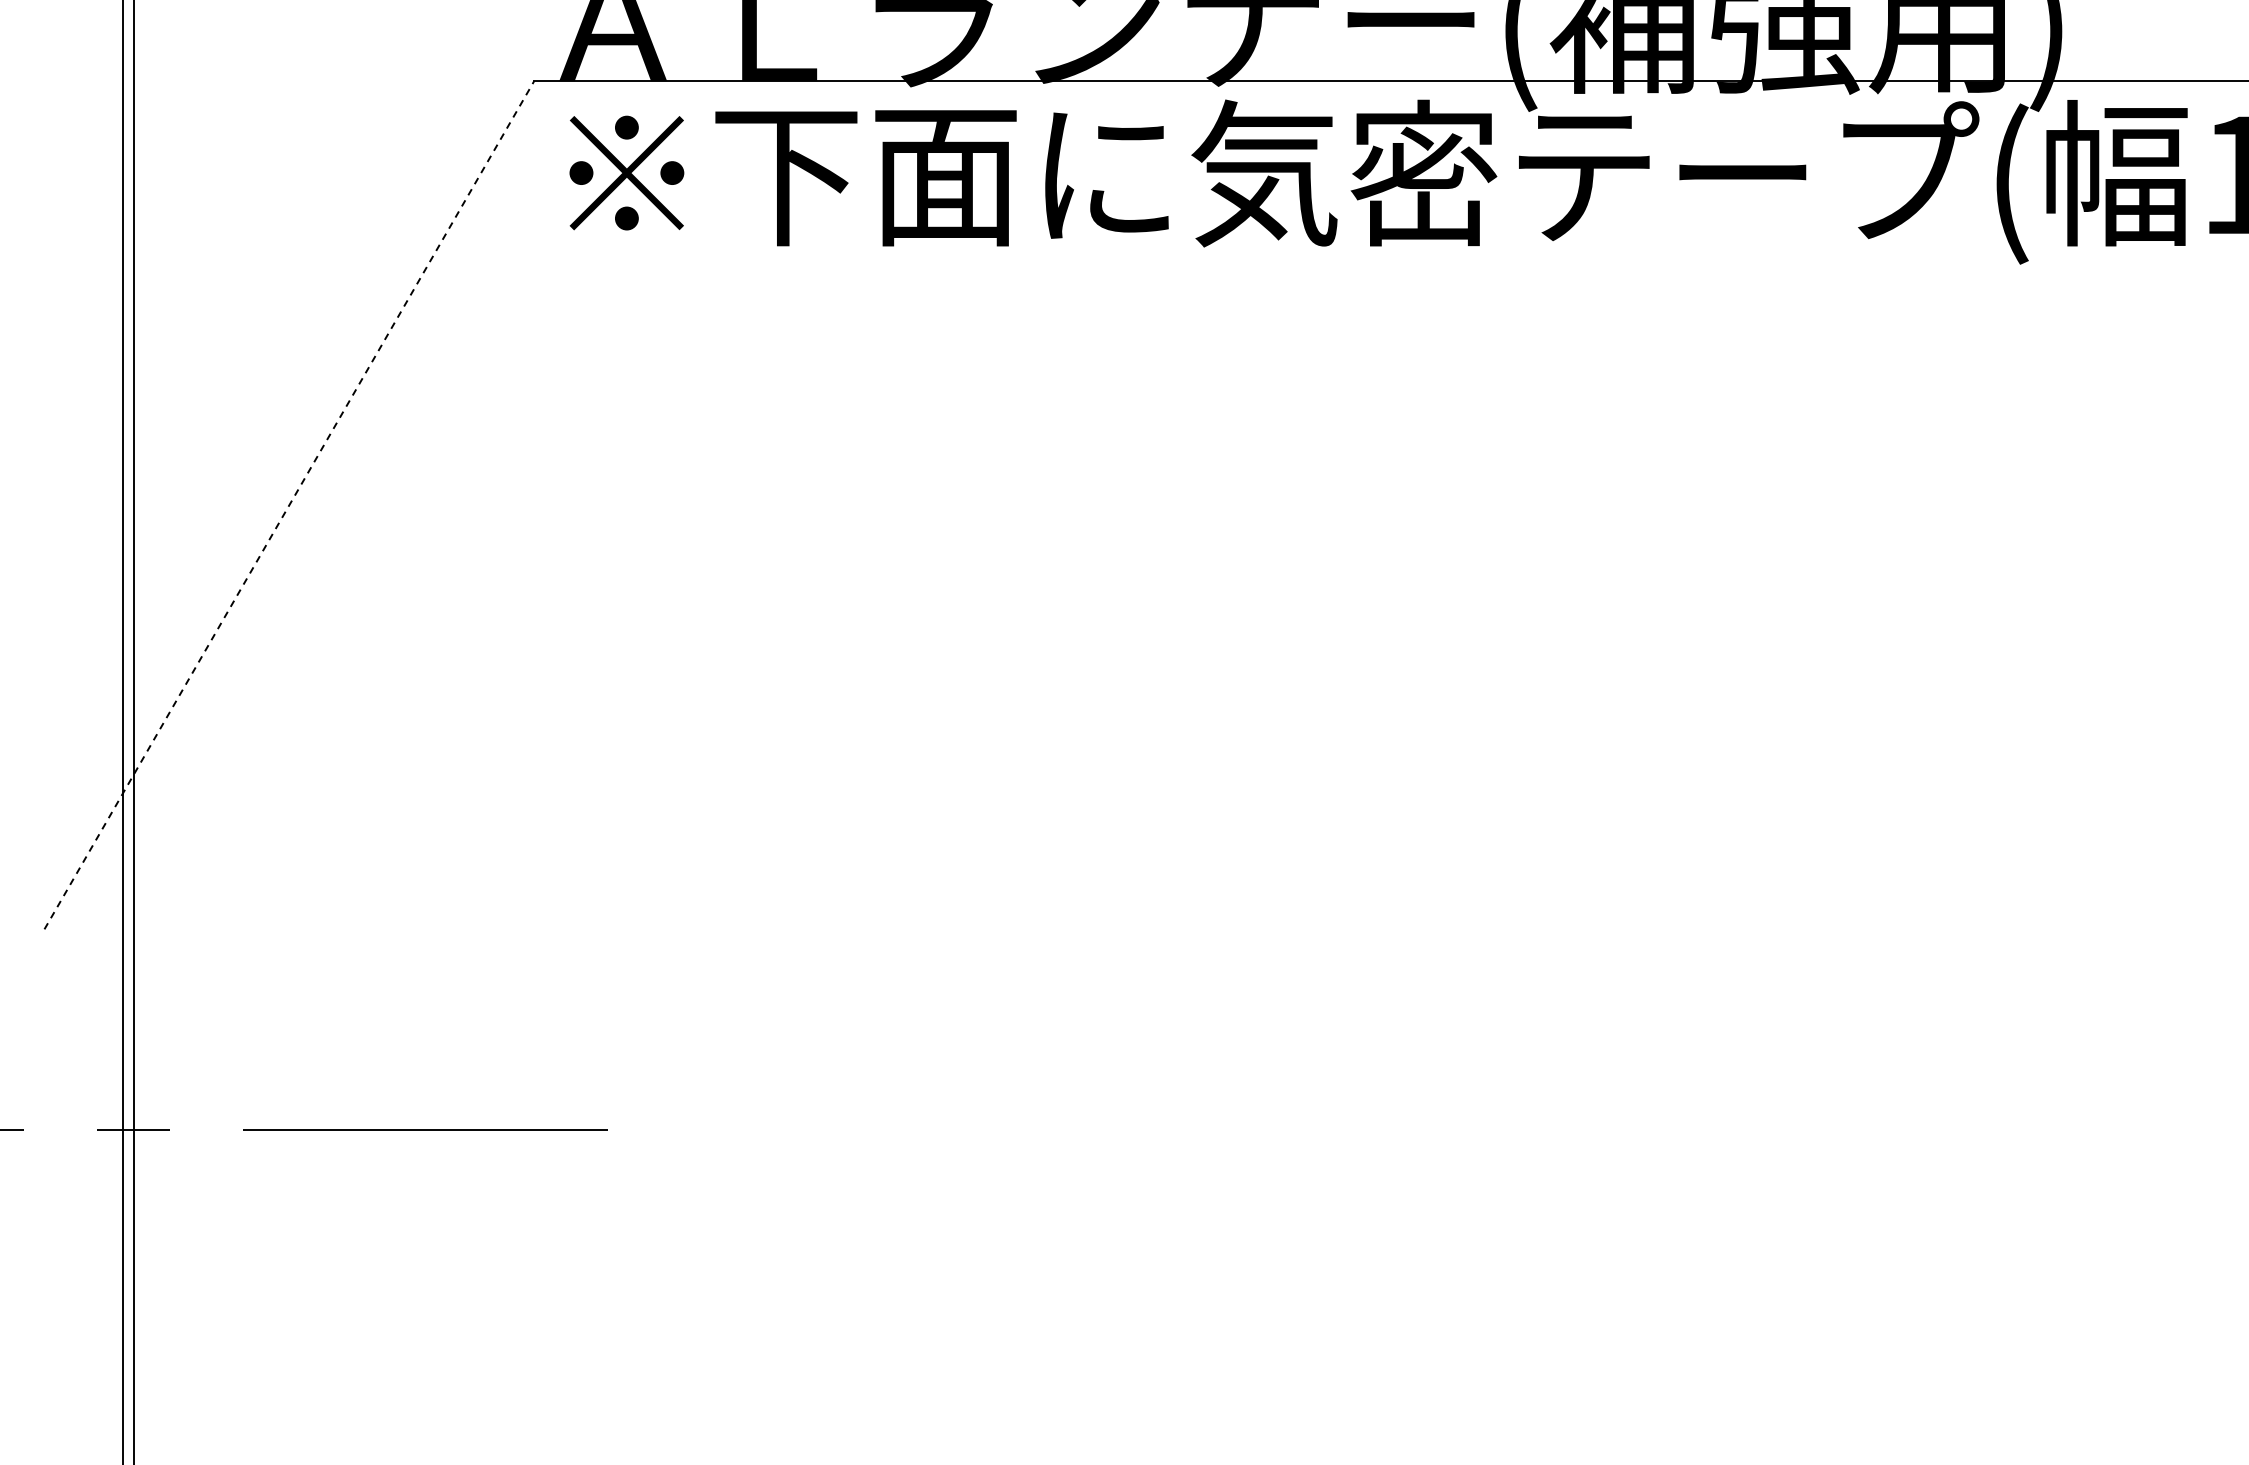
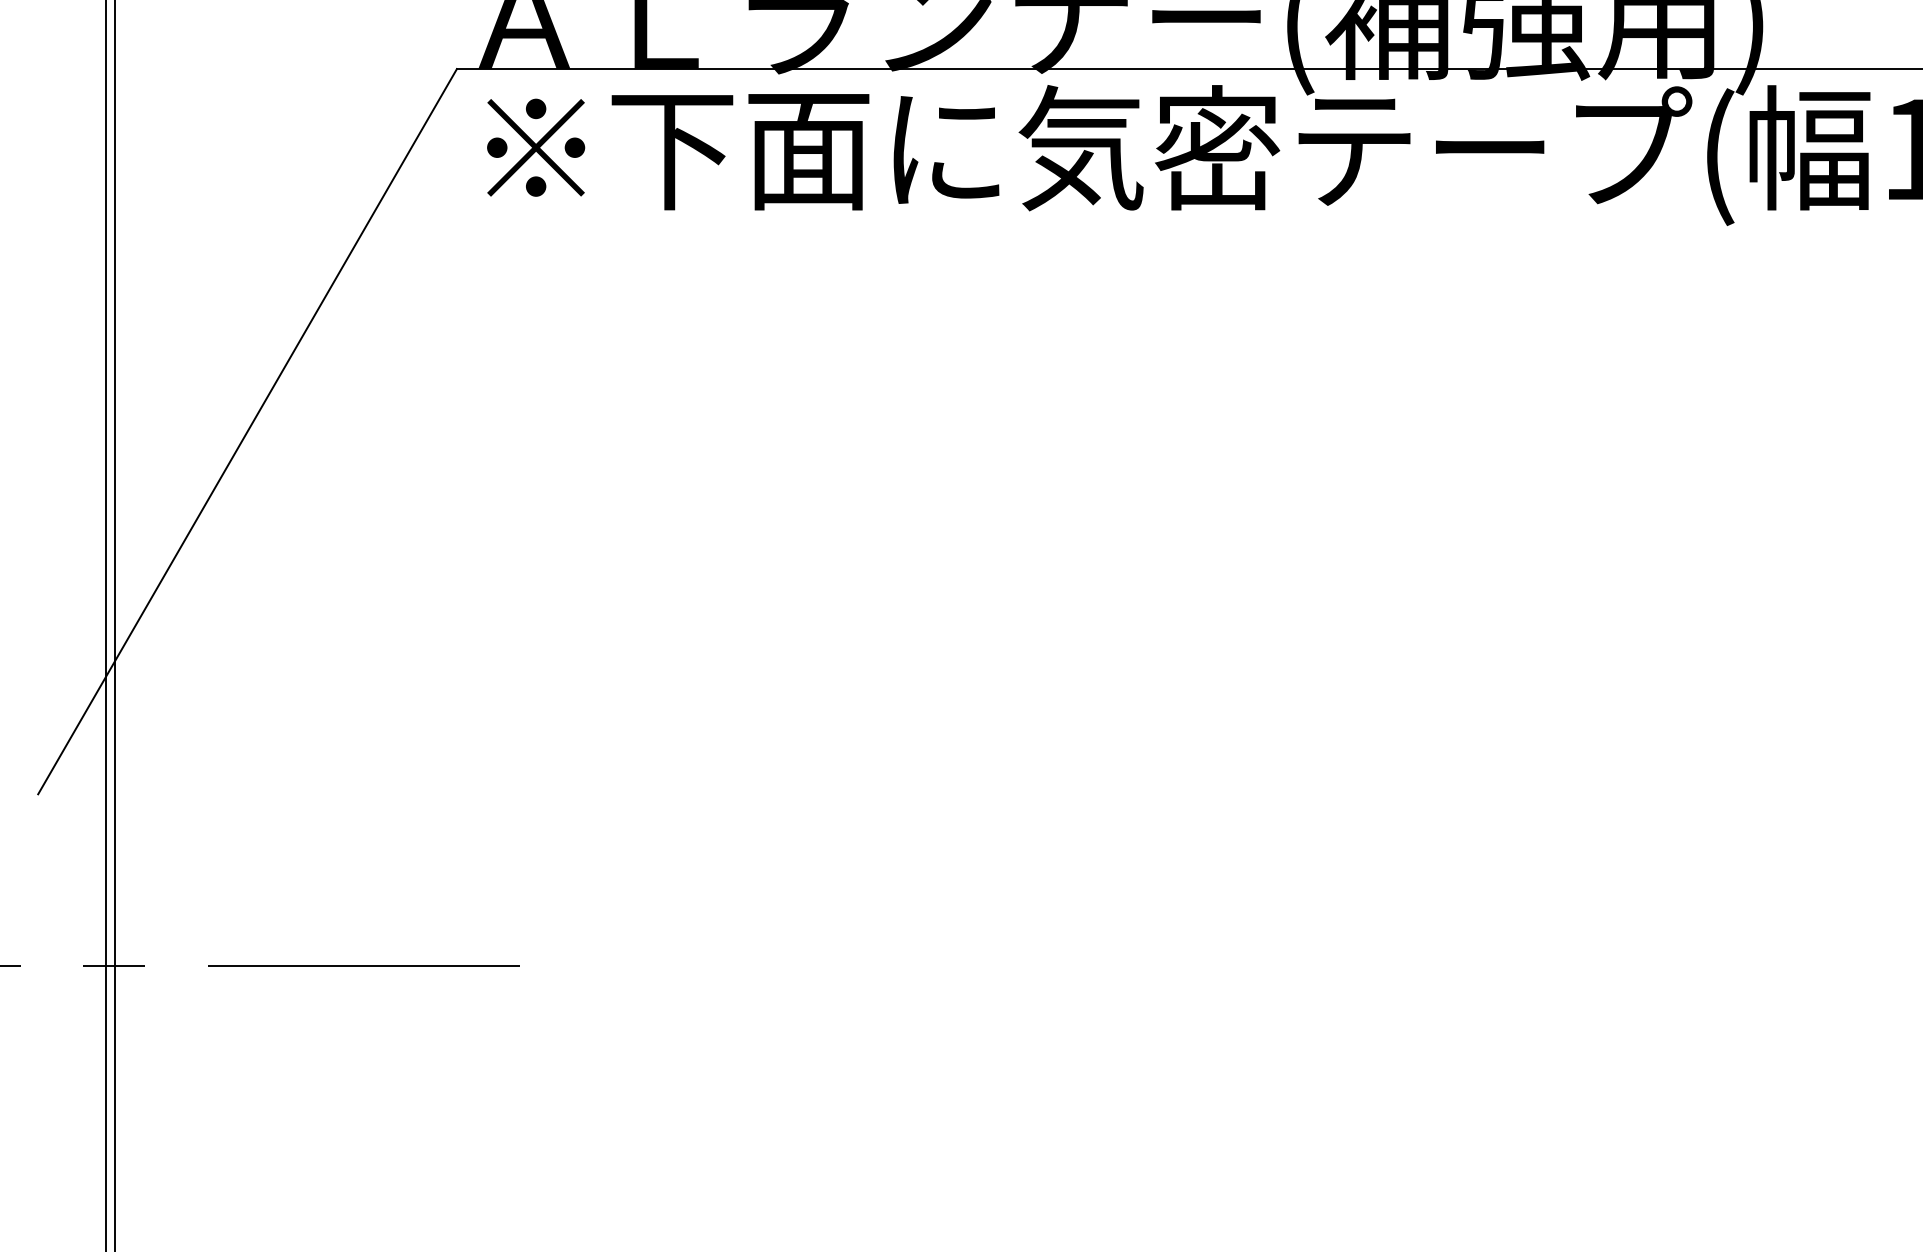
line: (289, 505) -> (247, 431), dashed -> solid

